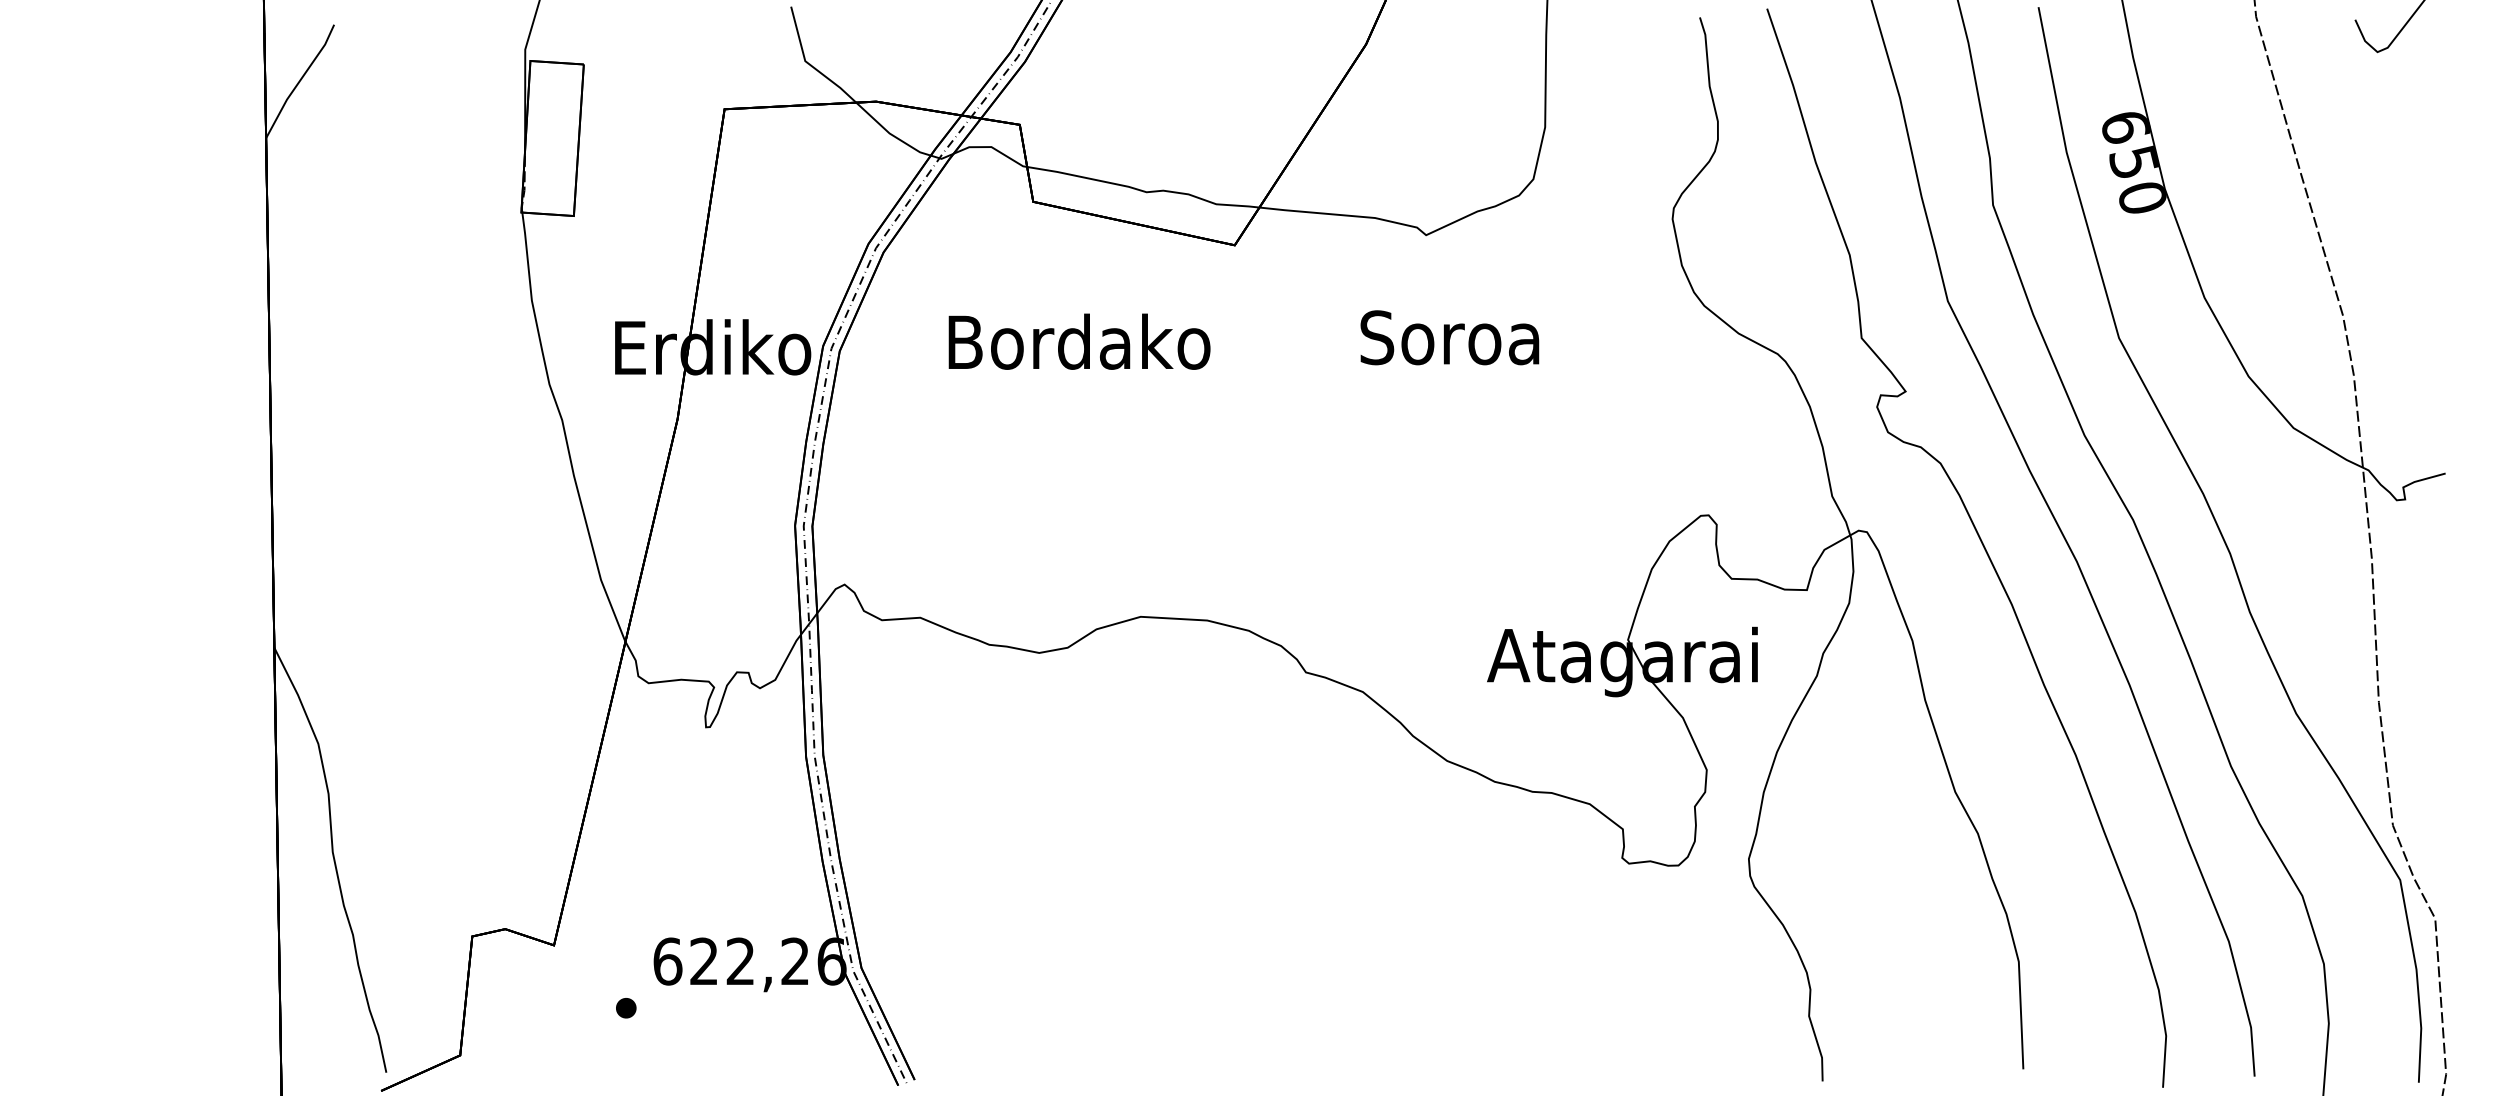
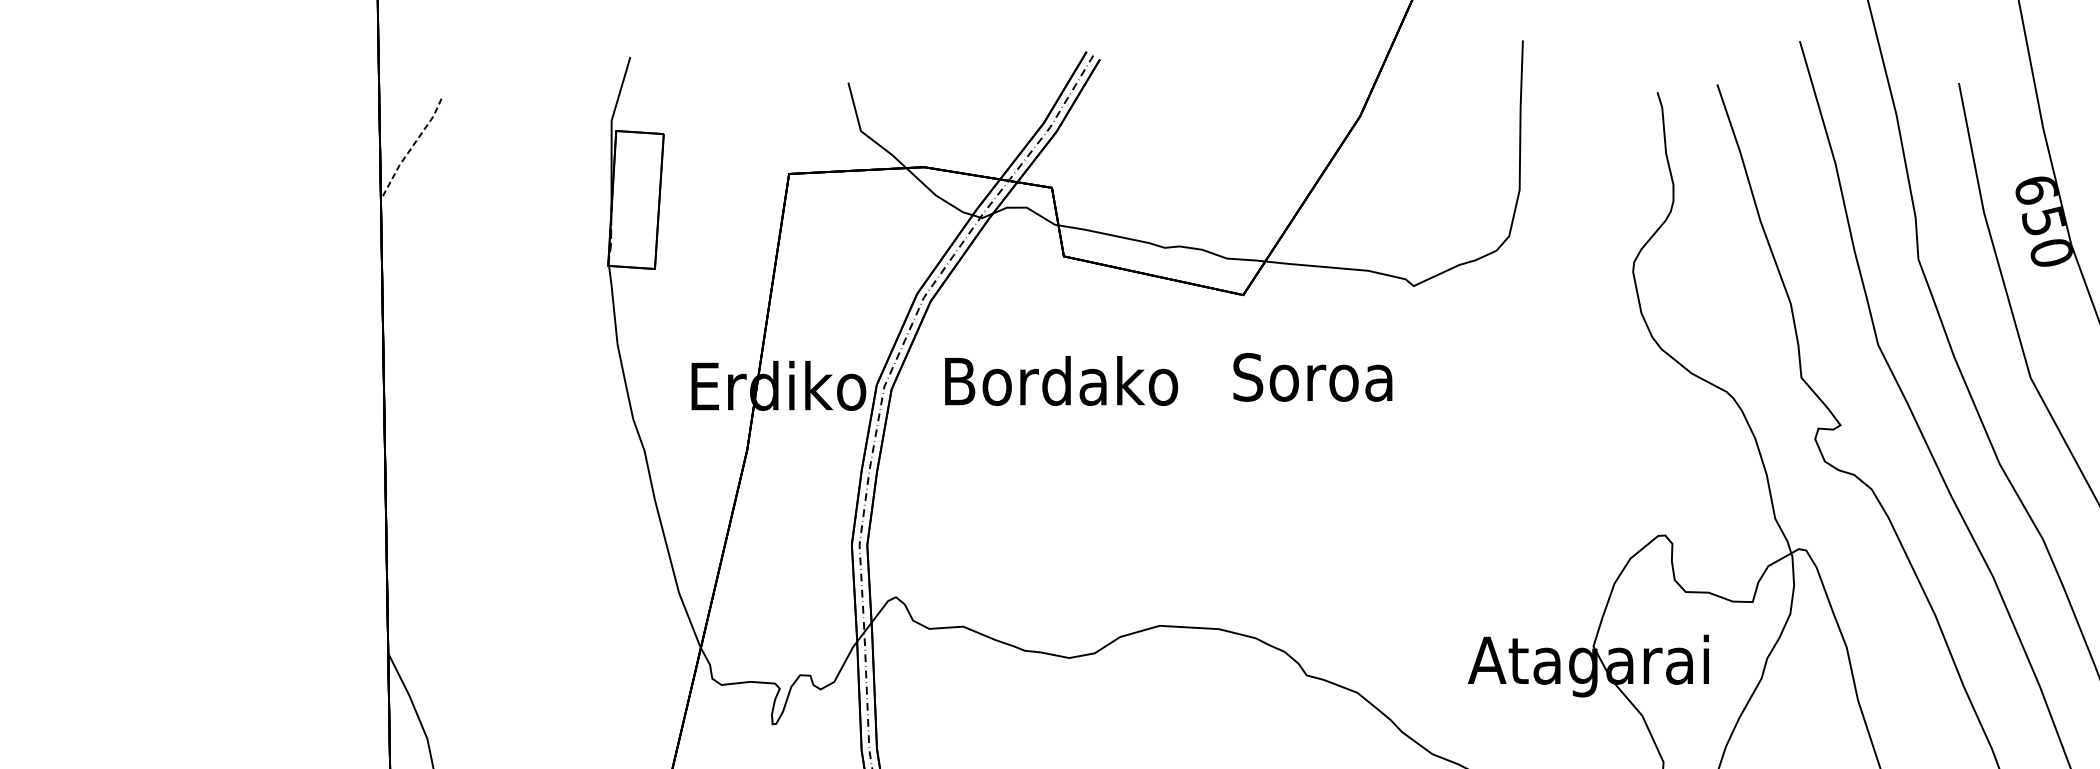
line: (299, 81) -> (410, 149), solid -> dashed
text: (1449, 337) -> (1312, 377), moved
text: (1079, 341) -> (1061, 380), moved

